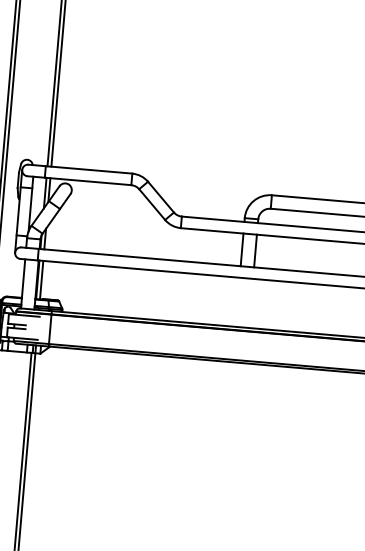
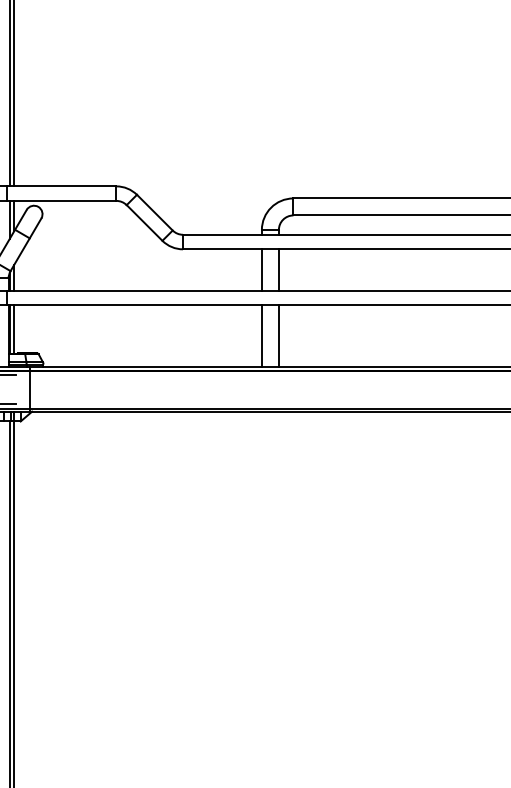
line: (237, 302) -> (261, 336), added
line: (250, 303) -> (278, 336), added

